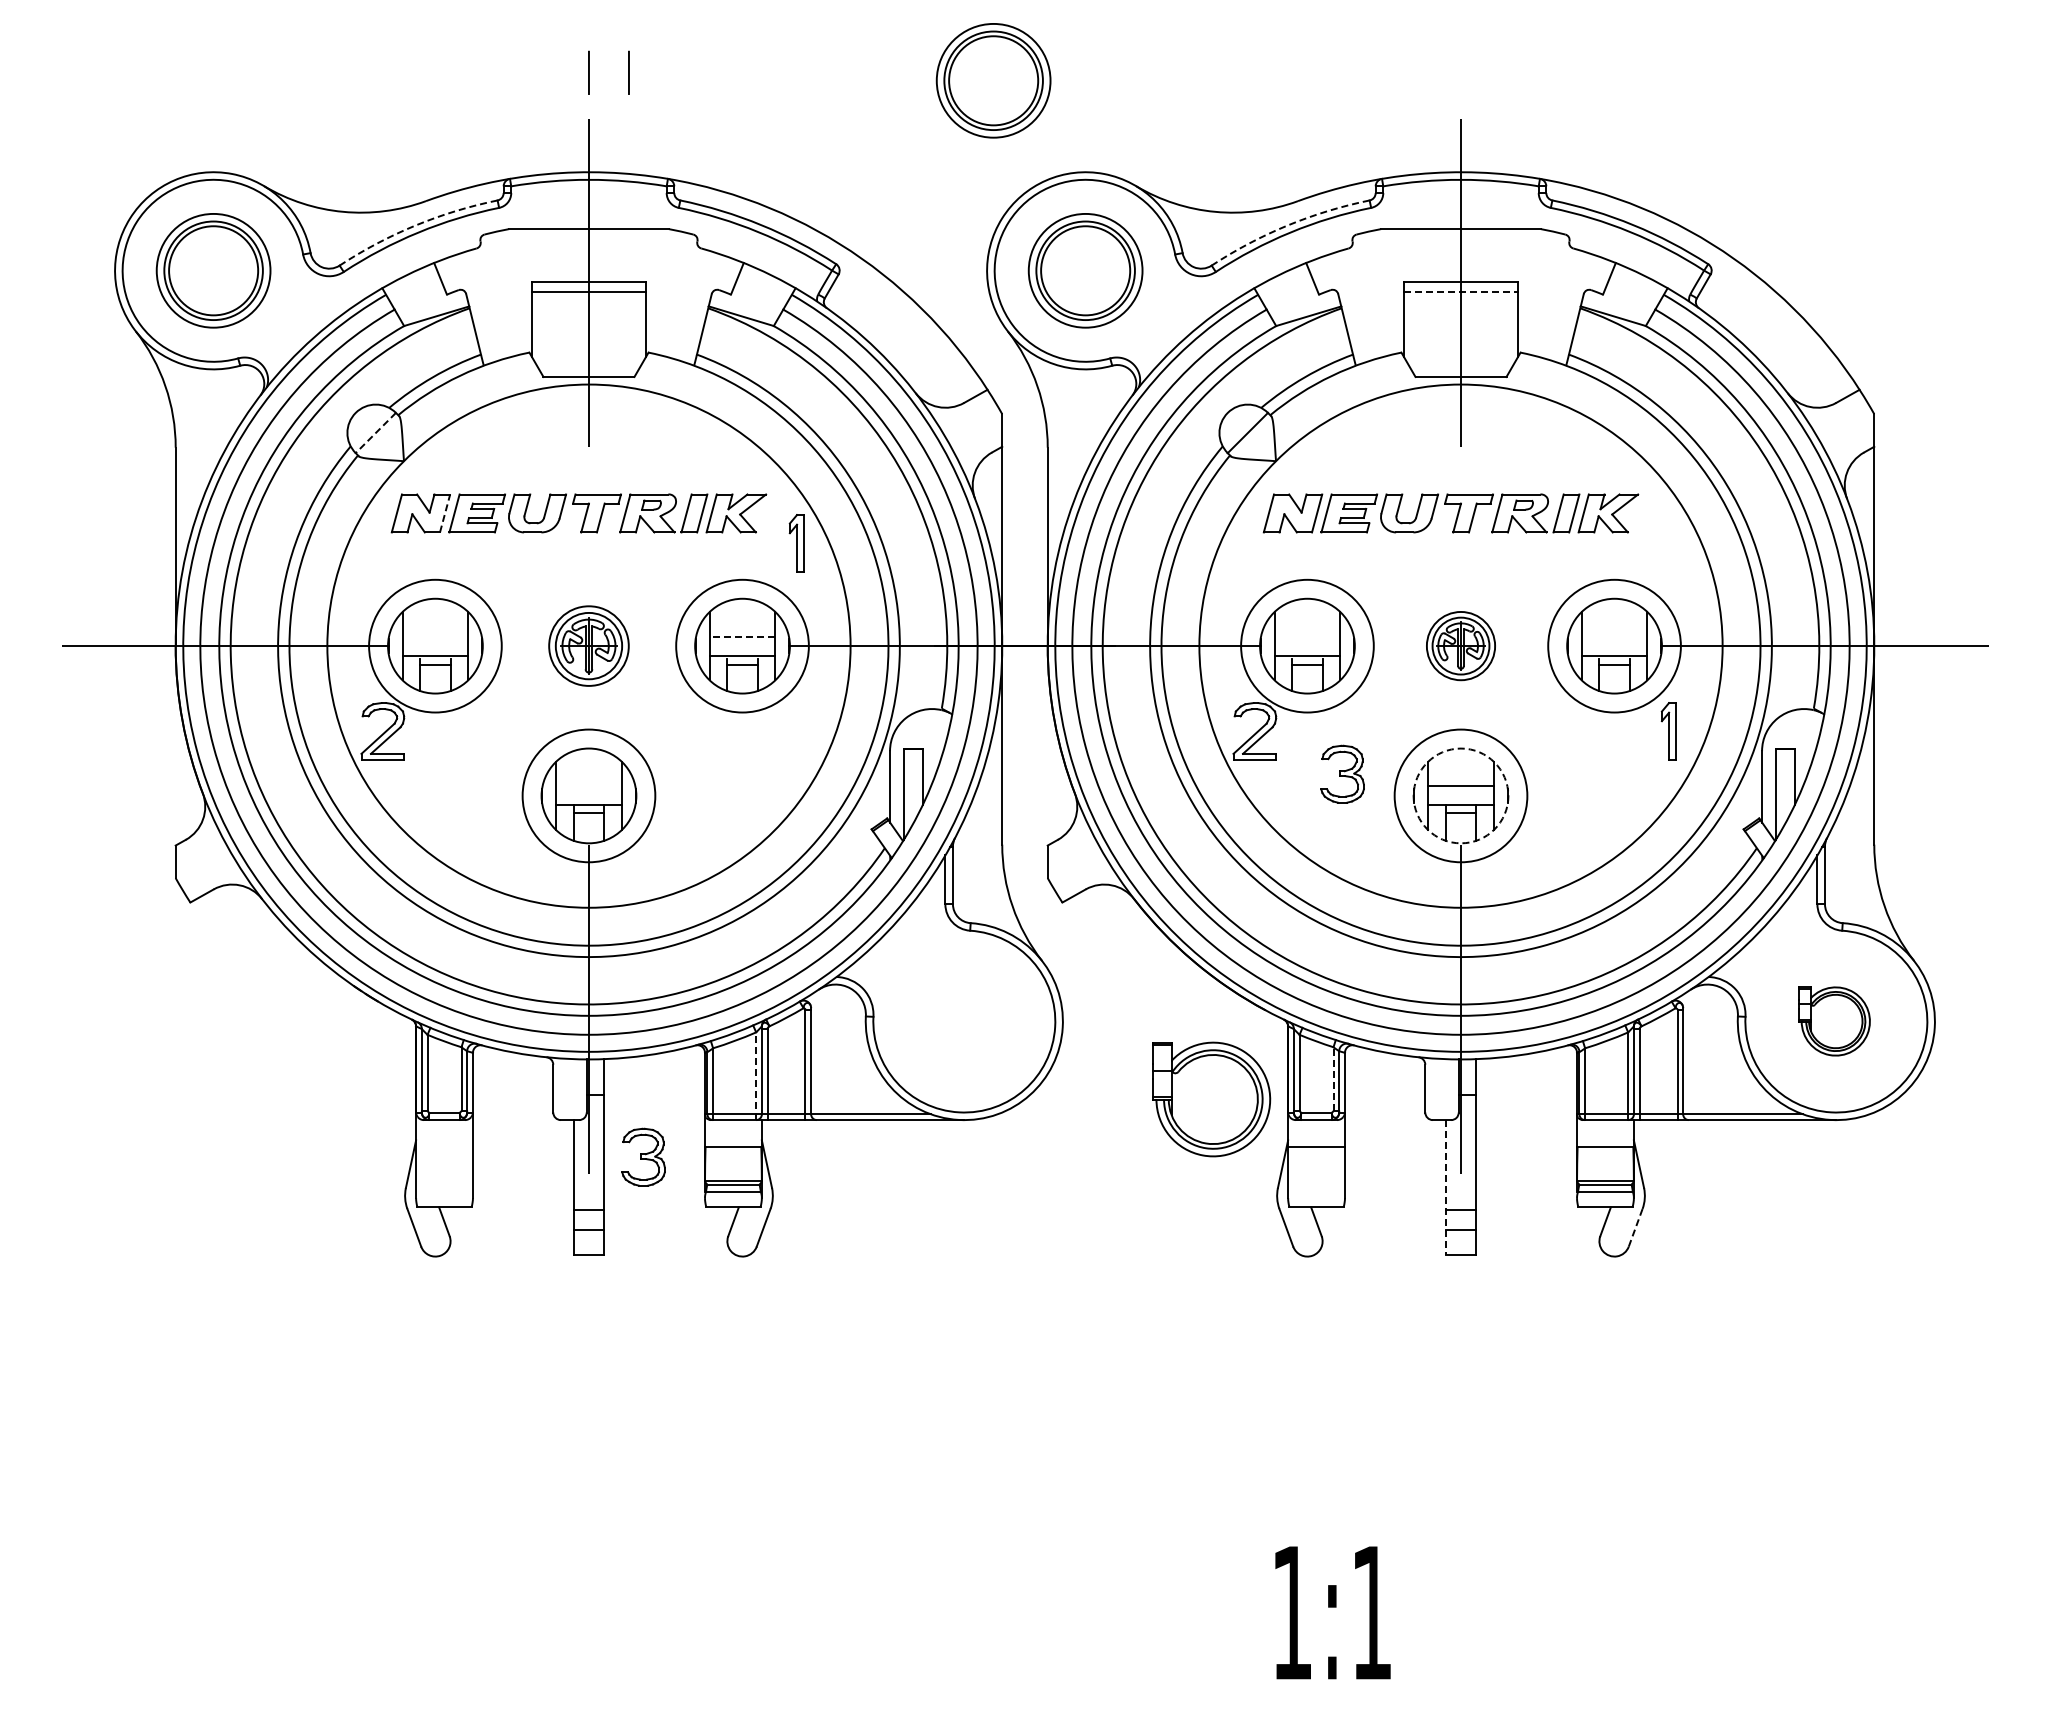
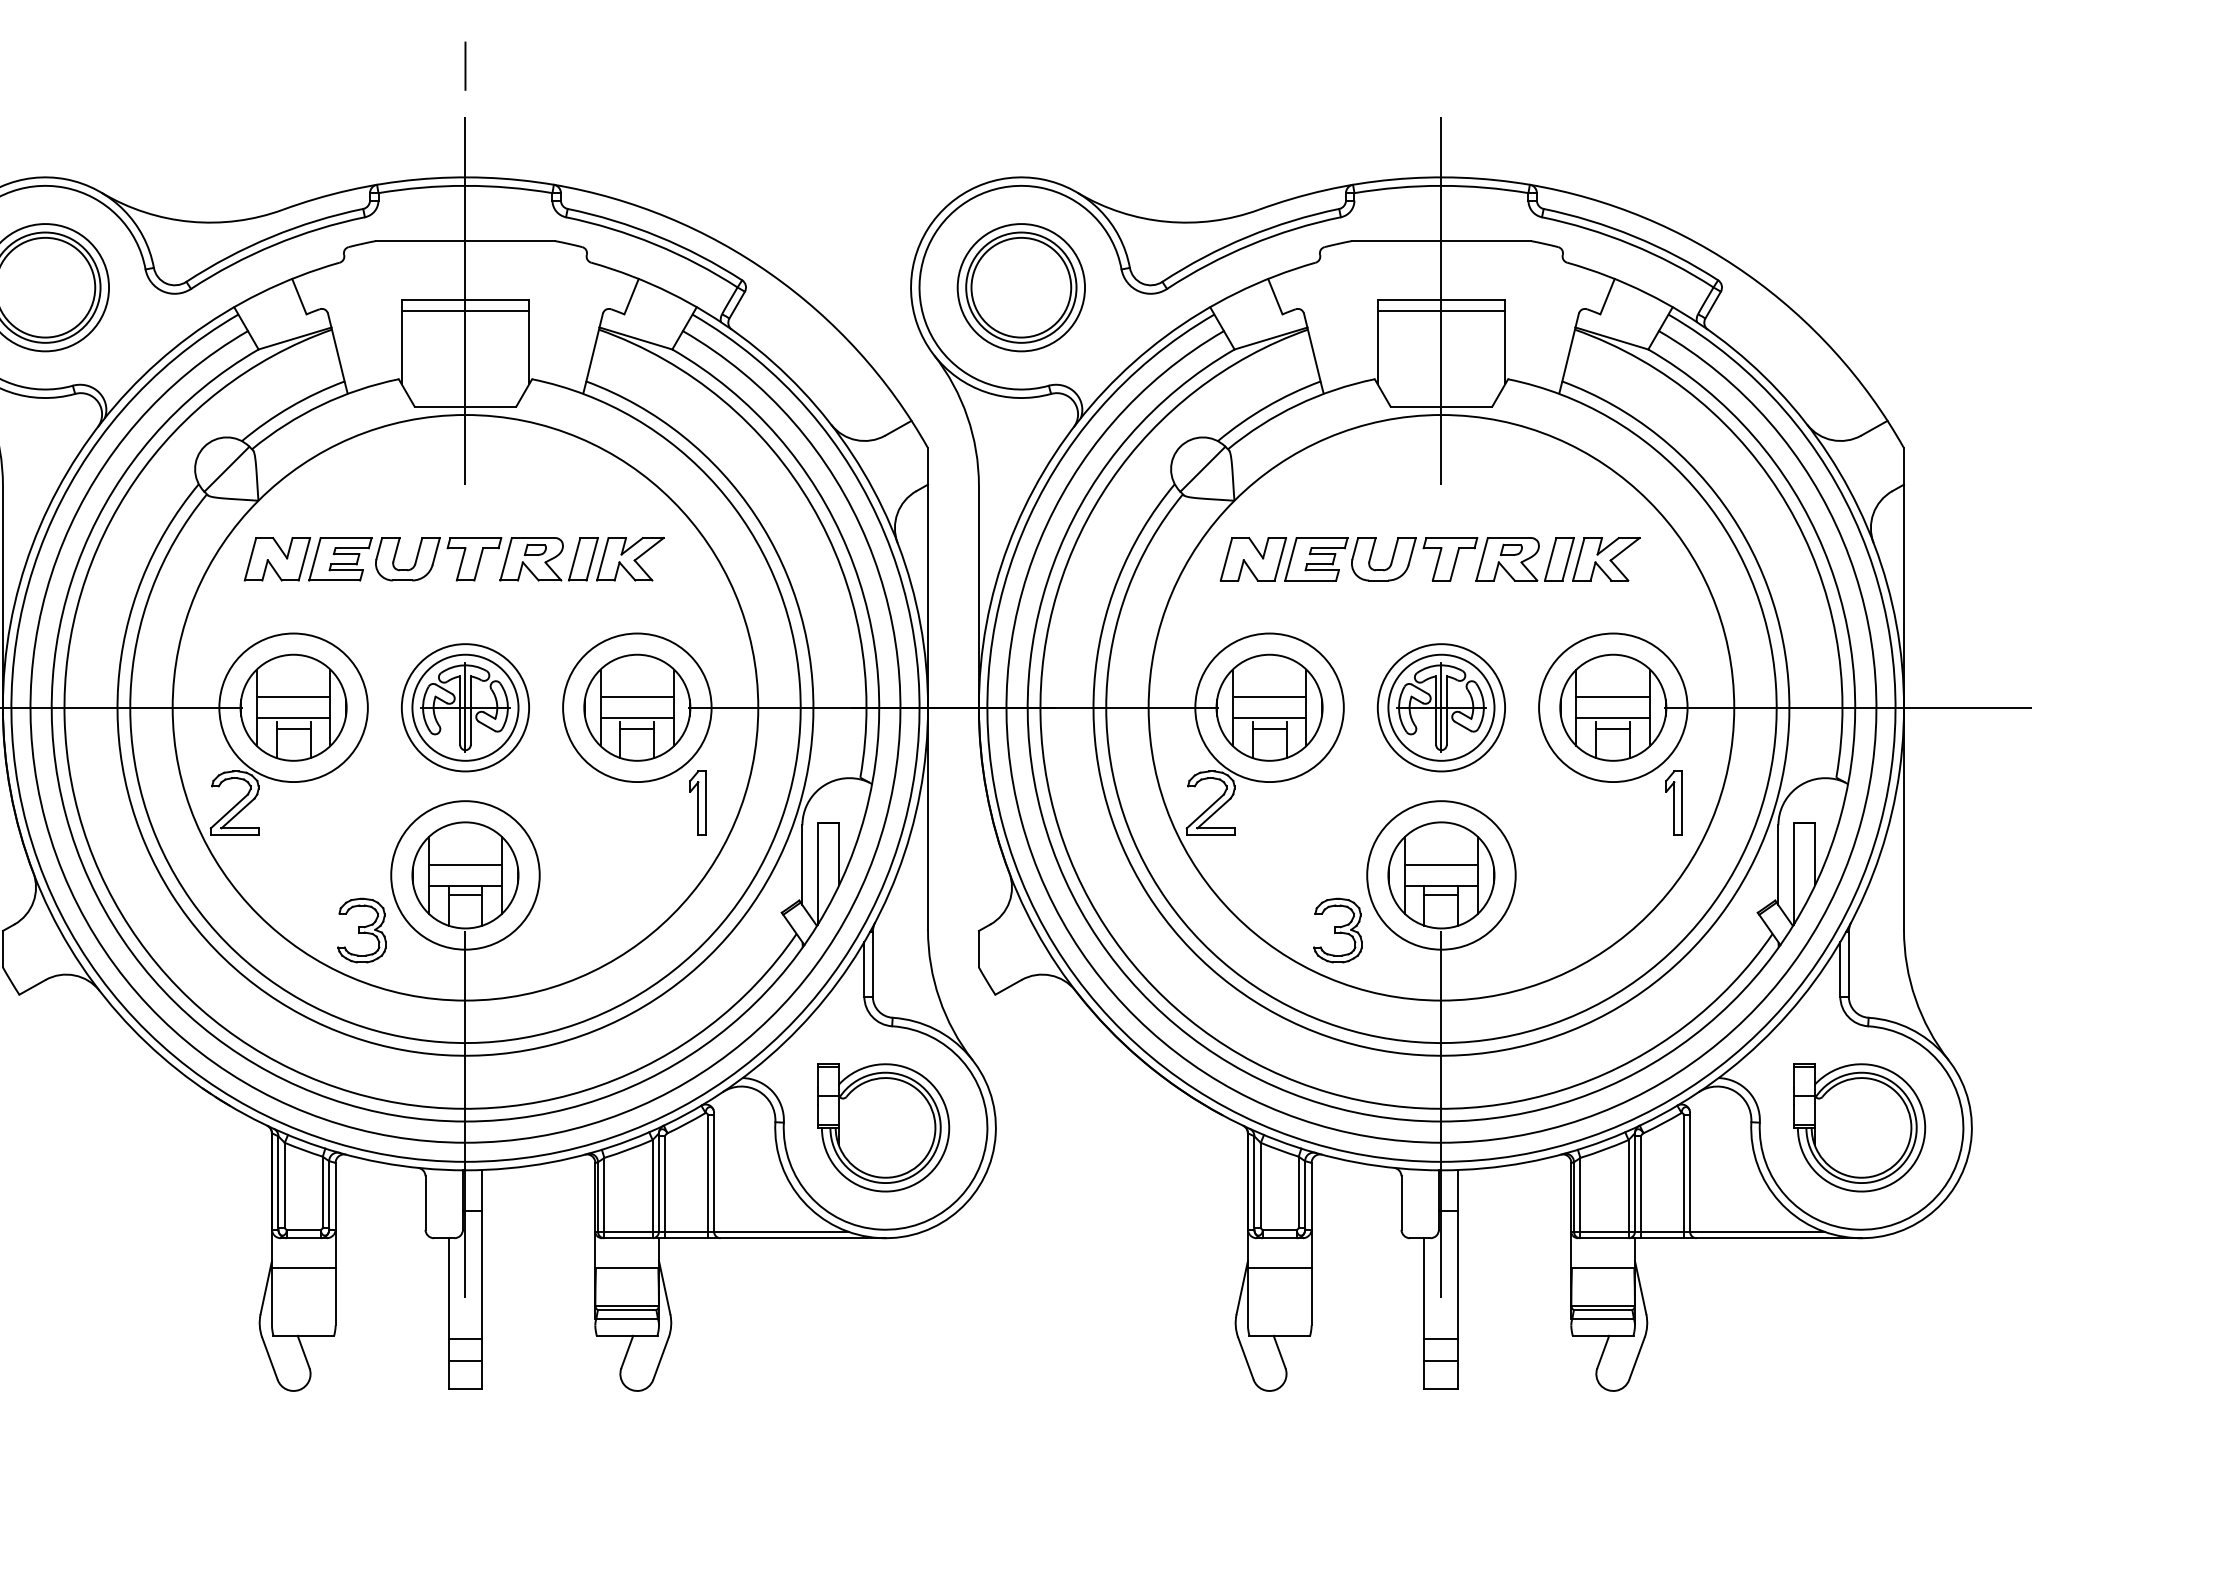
line: (628, 72) -> (509, 65), removed
part: (993, 80) -> (918, 74), removed
arc: (415, 225) -> (271, 236), dashed -> solid
arc: (1287, 225) -> (1247, 236), dashed -> solid
line: (1461, 291) -> (1442, 310), dashed -> solid
line: (375, 433) -> (226, 469), dashed -> solid
line: (445, 513) -> (304, 559), dashed -> solid
part: (796, 543) -> (697, 803), moved
line: (435, 636) -> (293, 696), added
line: (742, 636) -> (637, 696), dashed -> solid
line: (1307, 636) -> (1269, 696), added
line: (1614, 636) -> (1613, 696), added
part: (588, 645) -> (464, 707), size x1.43
part: (1460, 645) -> (1440, 707), size x1.67
part: (1342, 773) -> (1337, 929), moved
line: (588, 786) -> (464, 864), added
circle: (1460, 795) -> (1440, 874), dashed -> solid
part: (1834, 1021) -> (1859, 1127), size x1.67
line: (756, 1076) -> (652, 1189), dashed -> solid
line: (1333, 1078) -> (1298, 1191), dashed -> solid
part: (1211, 1099) -> (883, 1127), moved
line: (444, 1146) -> (303, 1267), added
part: (643, 1156) -> (361, 929), moved
line: (1445, 1187) -> (1424, 1313), dashed -> solid
line: (1635, 1227) -> (1636, 1358), dashed -> solid

